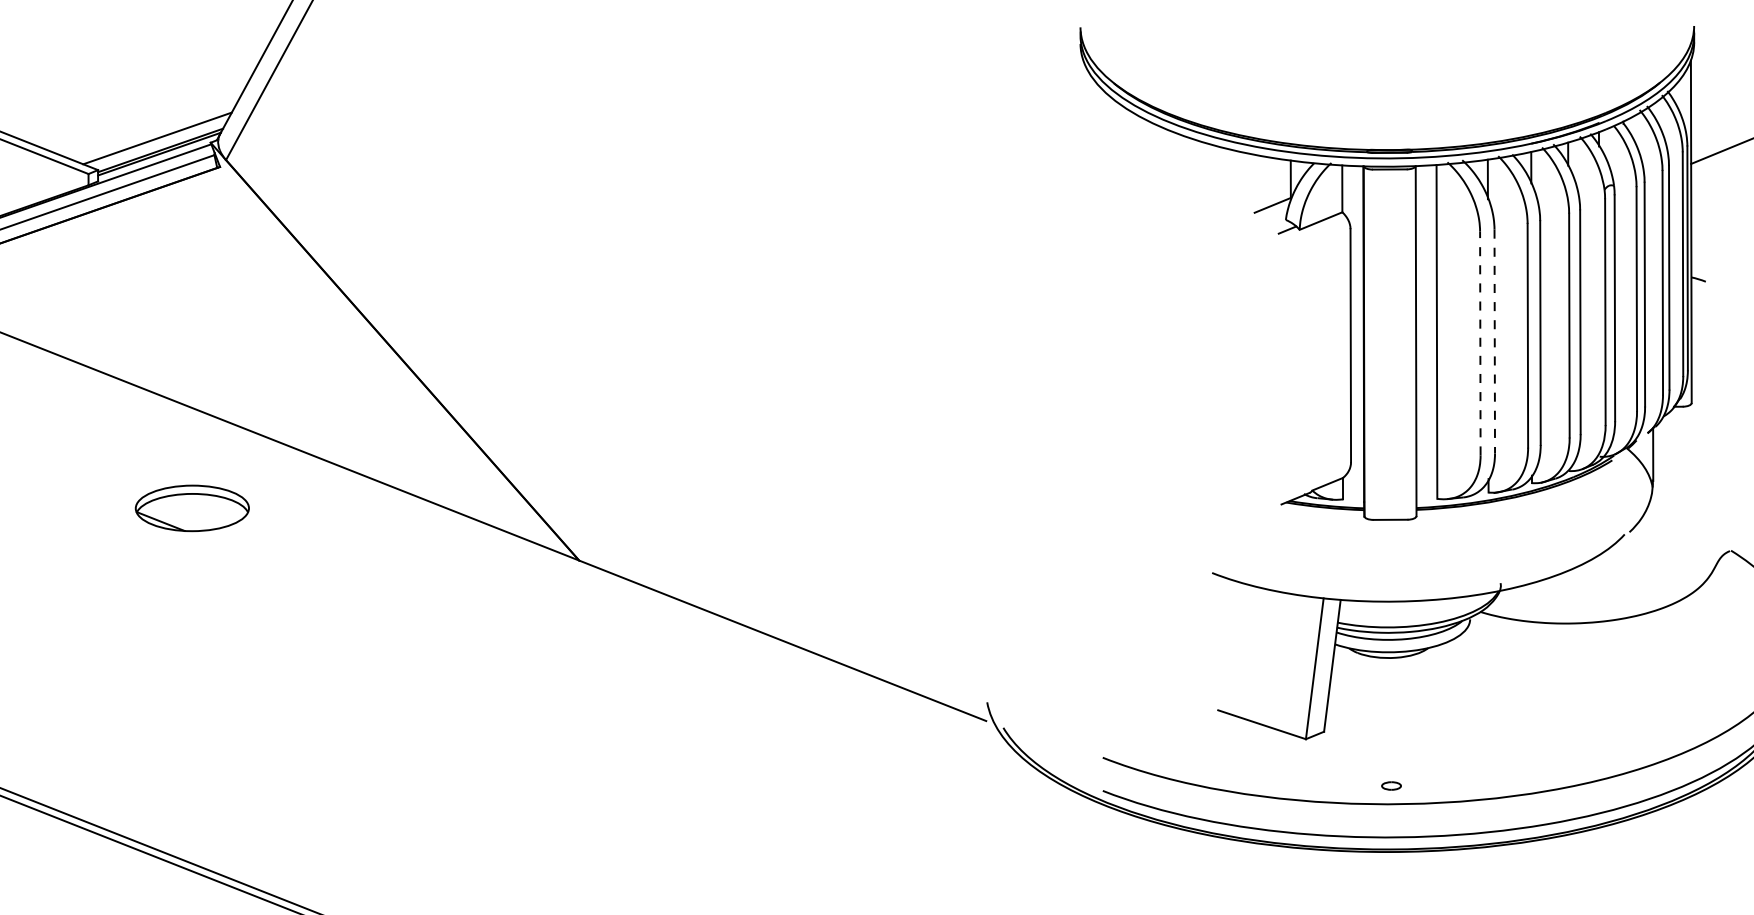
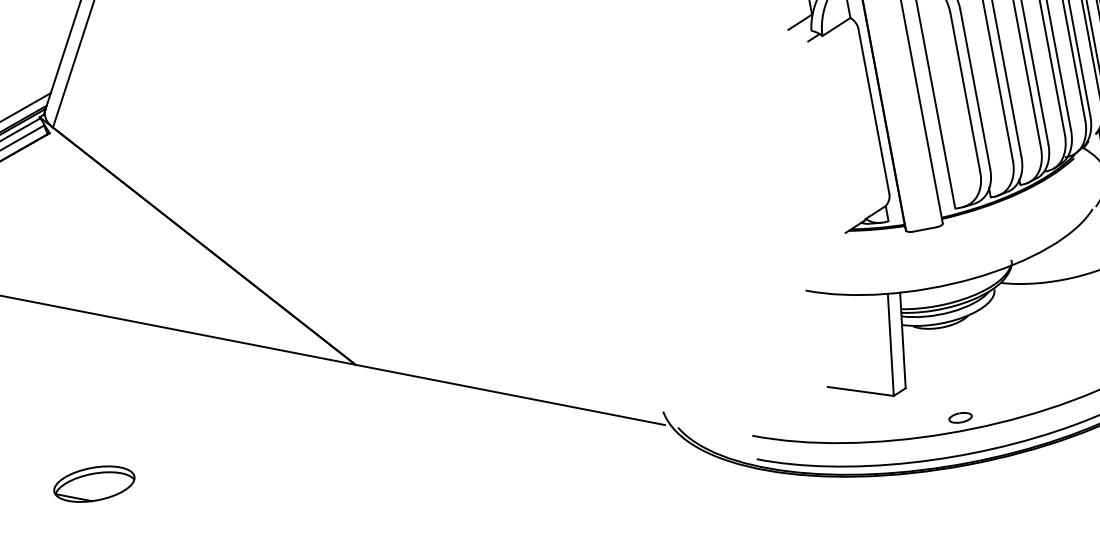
line: (1494, 341) -> (975, 89), dashed -> solid
line: (1480, 343) -> (965, 92), dashed -> solid
part: (191, 508) -> (93, 484), moved
part: (1391, 785) -> (960, 417), size x1.67

